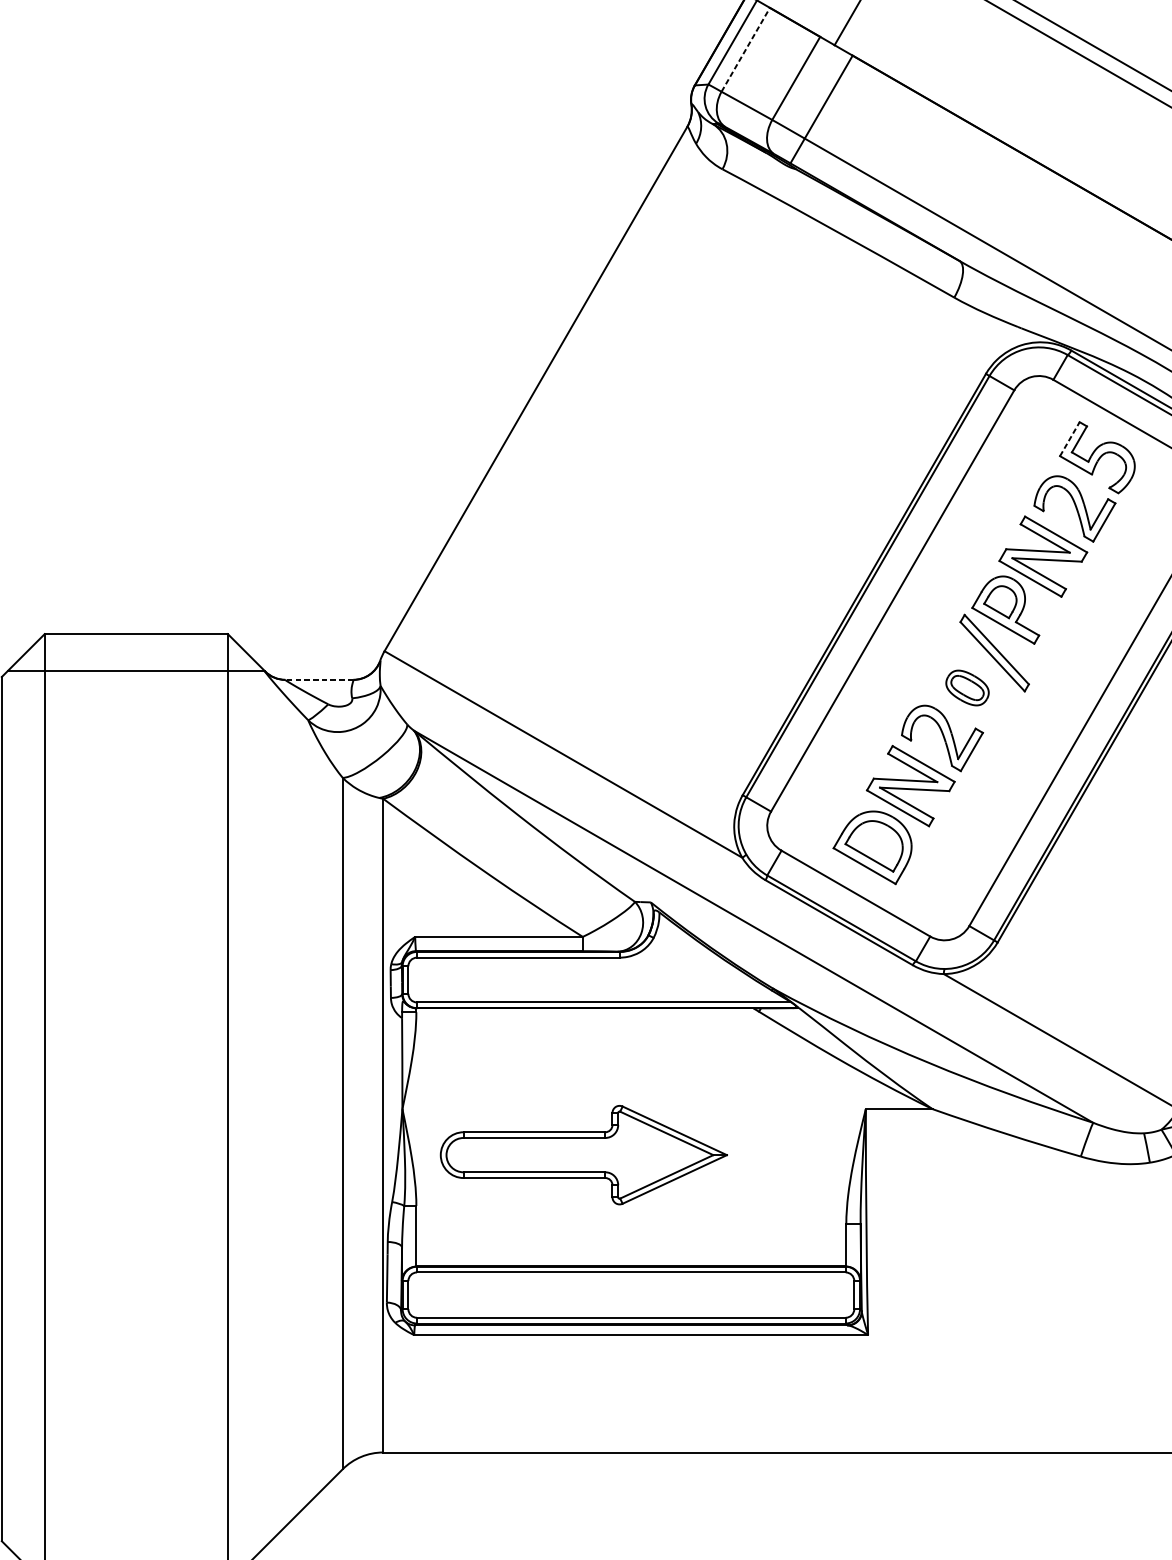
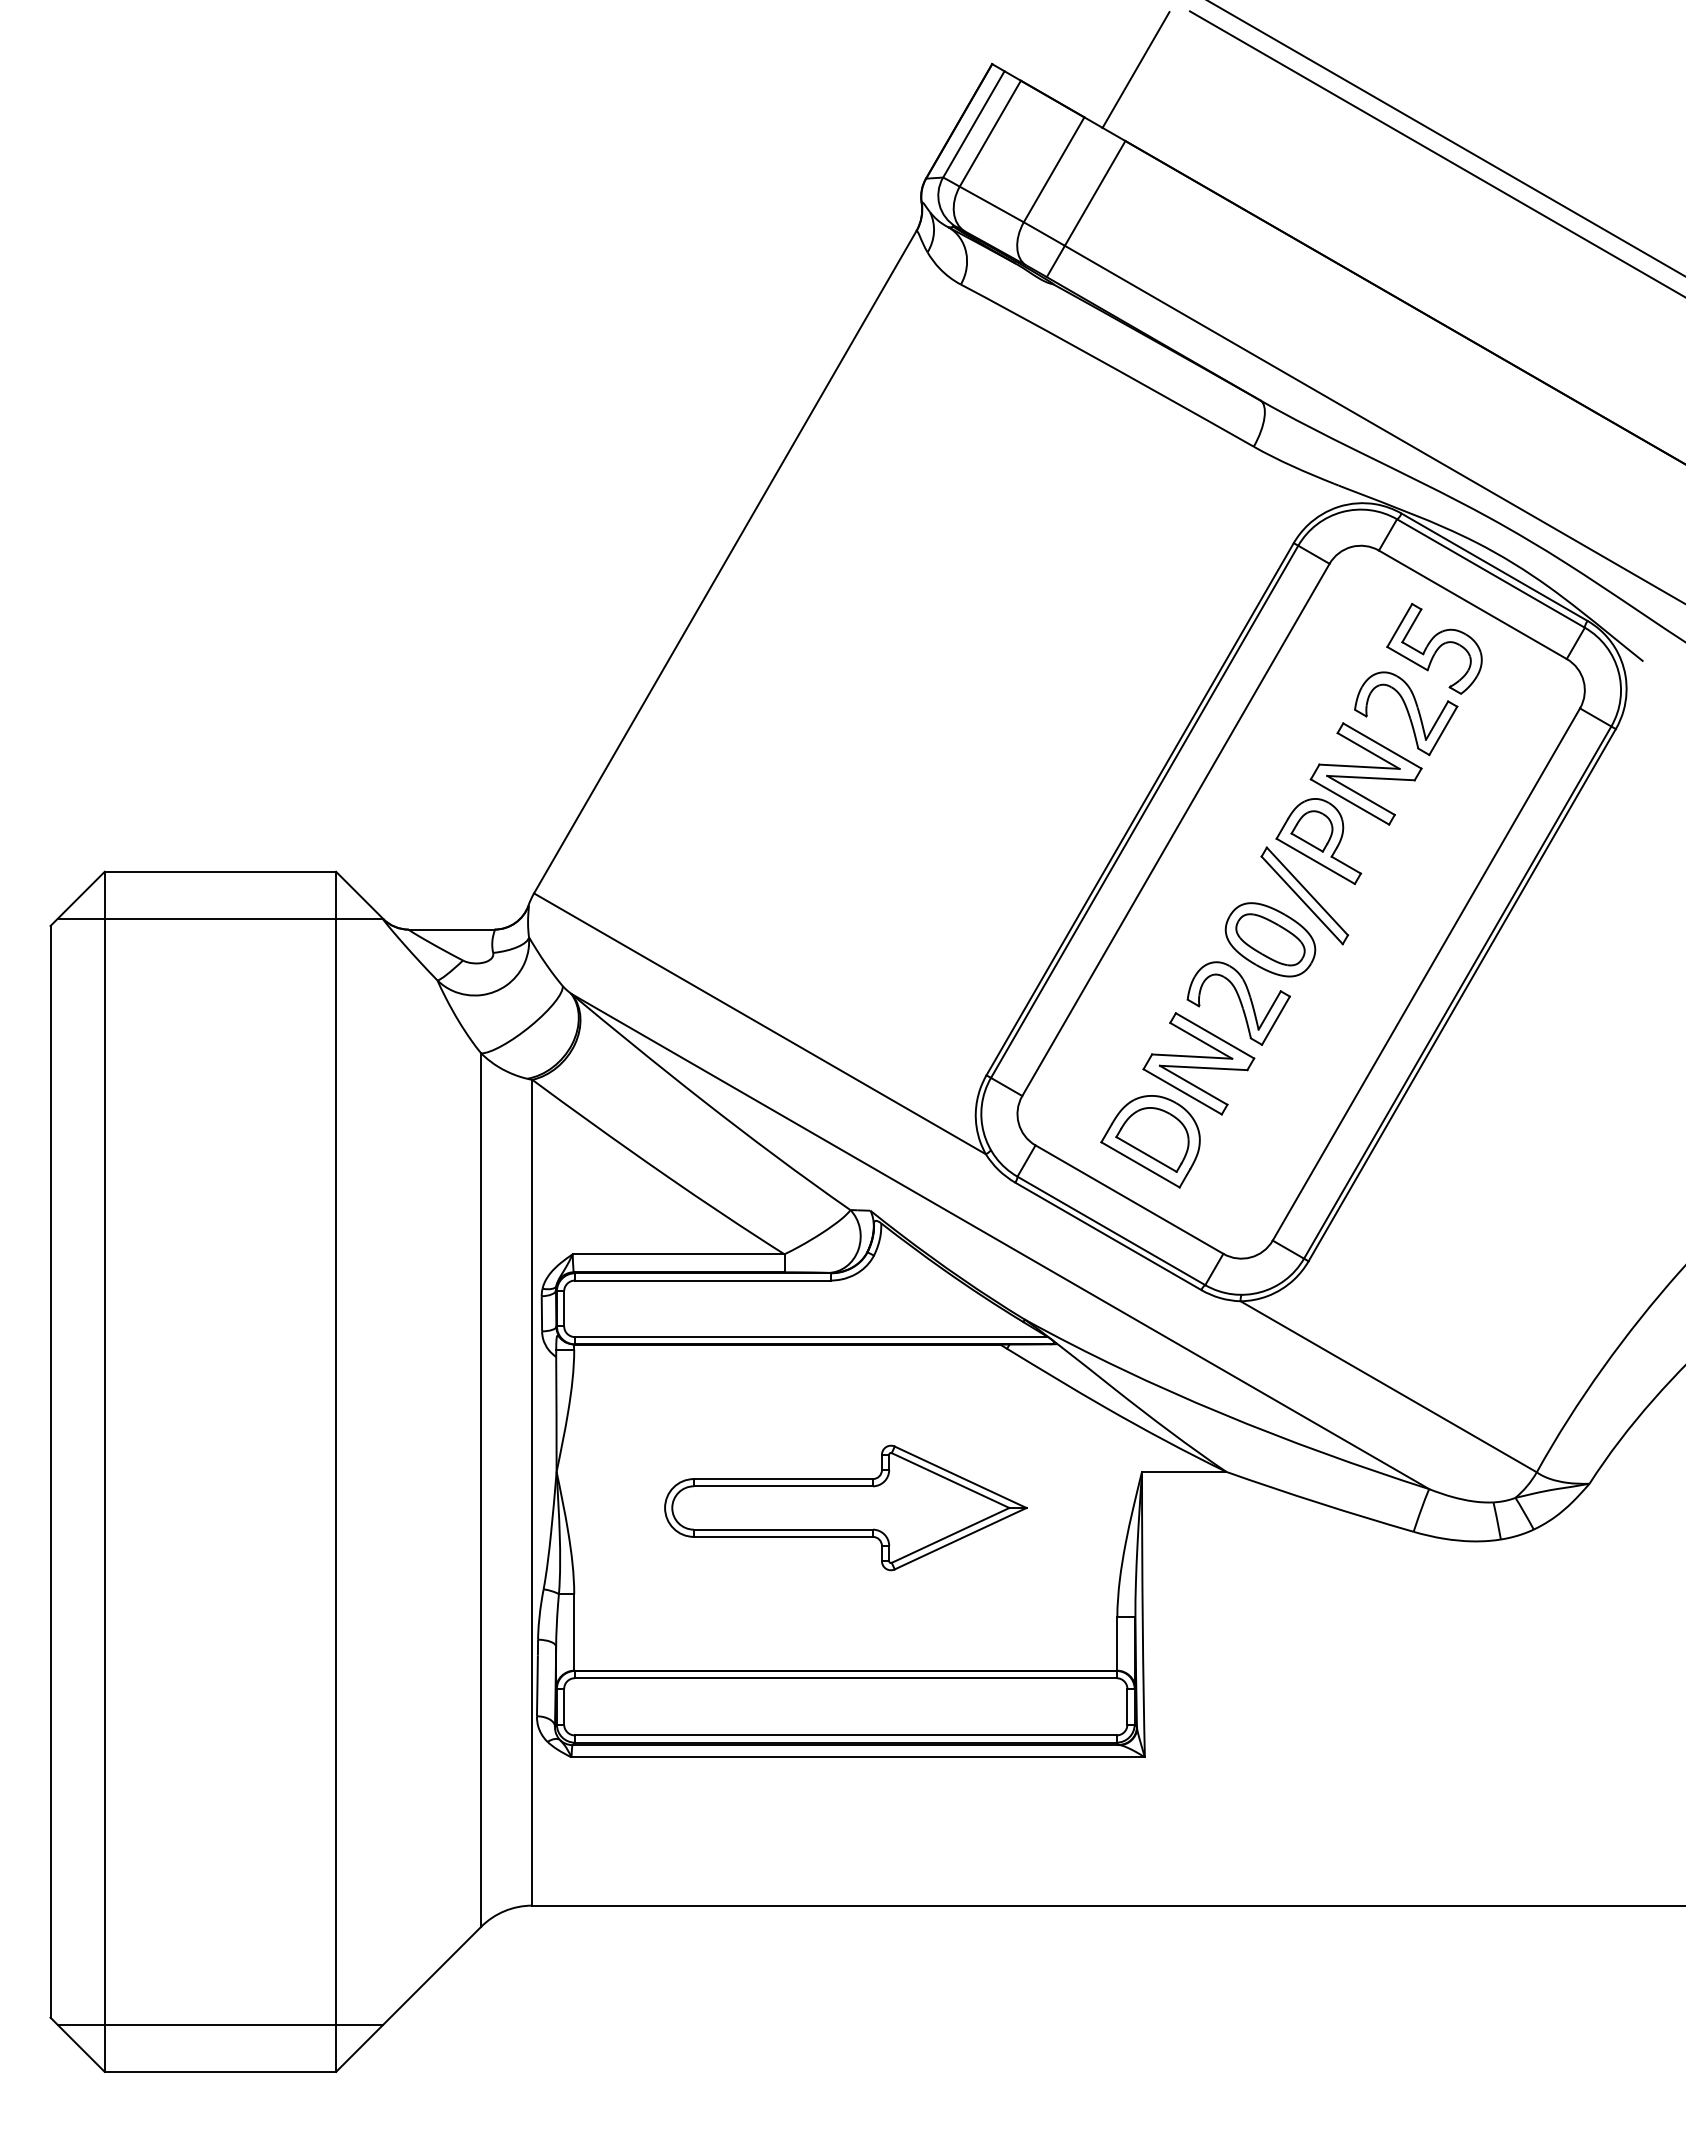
line: (745, 49) -> (990, 133), dashed -> solid
line: (1069, 439) -> (1399, 625), dashed -> solid
line: (319, 679) -> (451, 929), dashed -> solid
part: (967, 687) -> (1270, 939), size x1.67
part: (583, 1154) -> (845, 1507), moved
line: (136, 1546) -> (220, 2024), added

